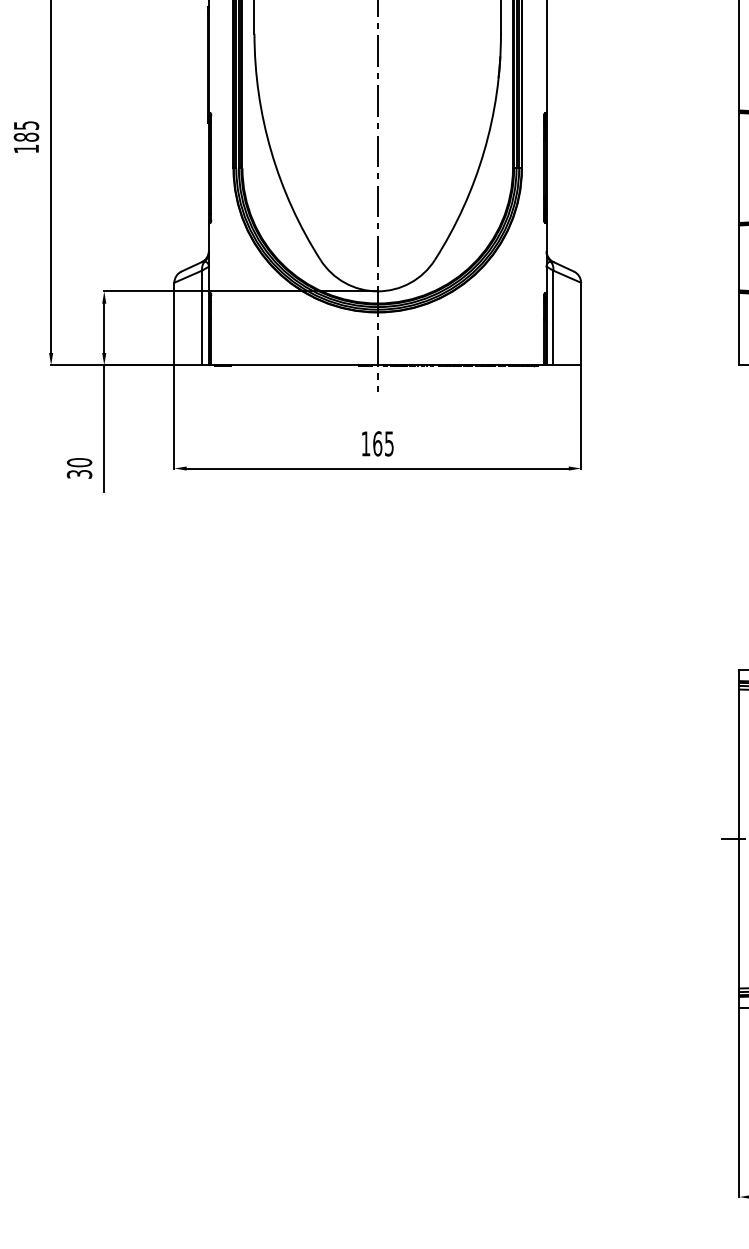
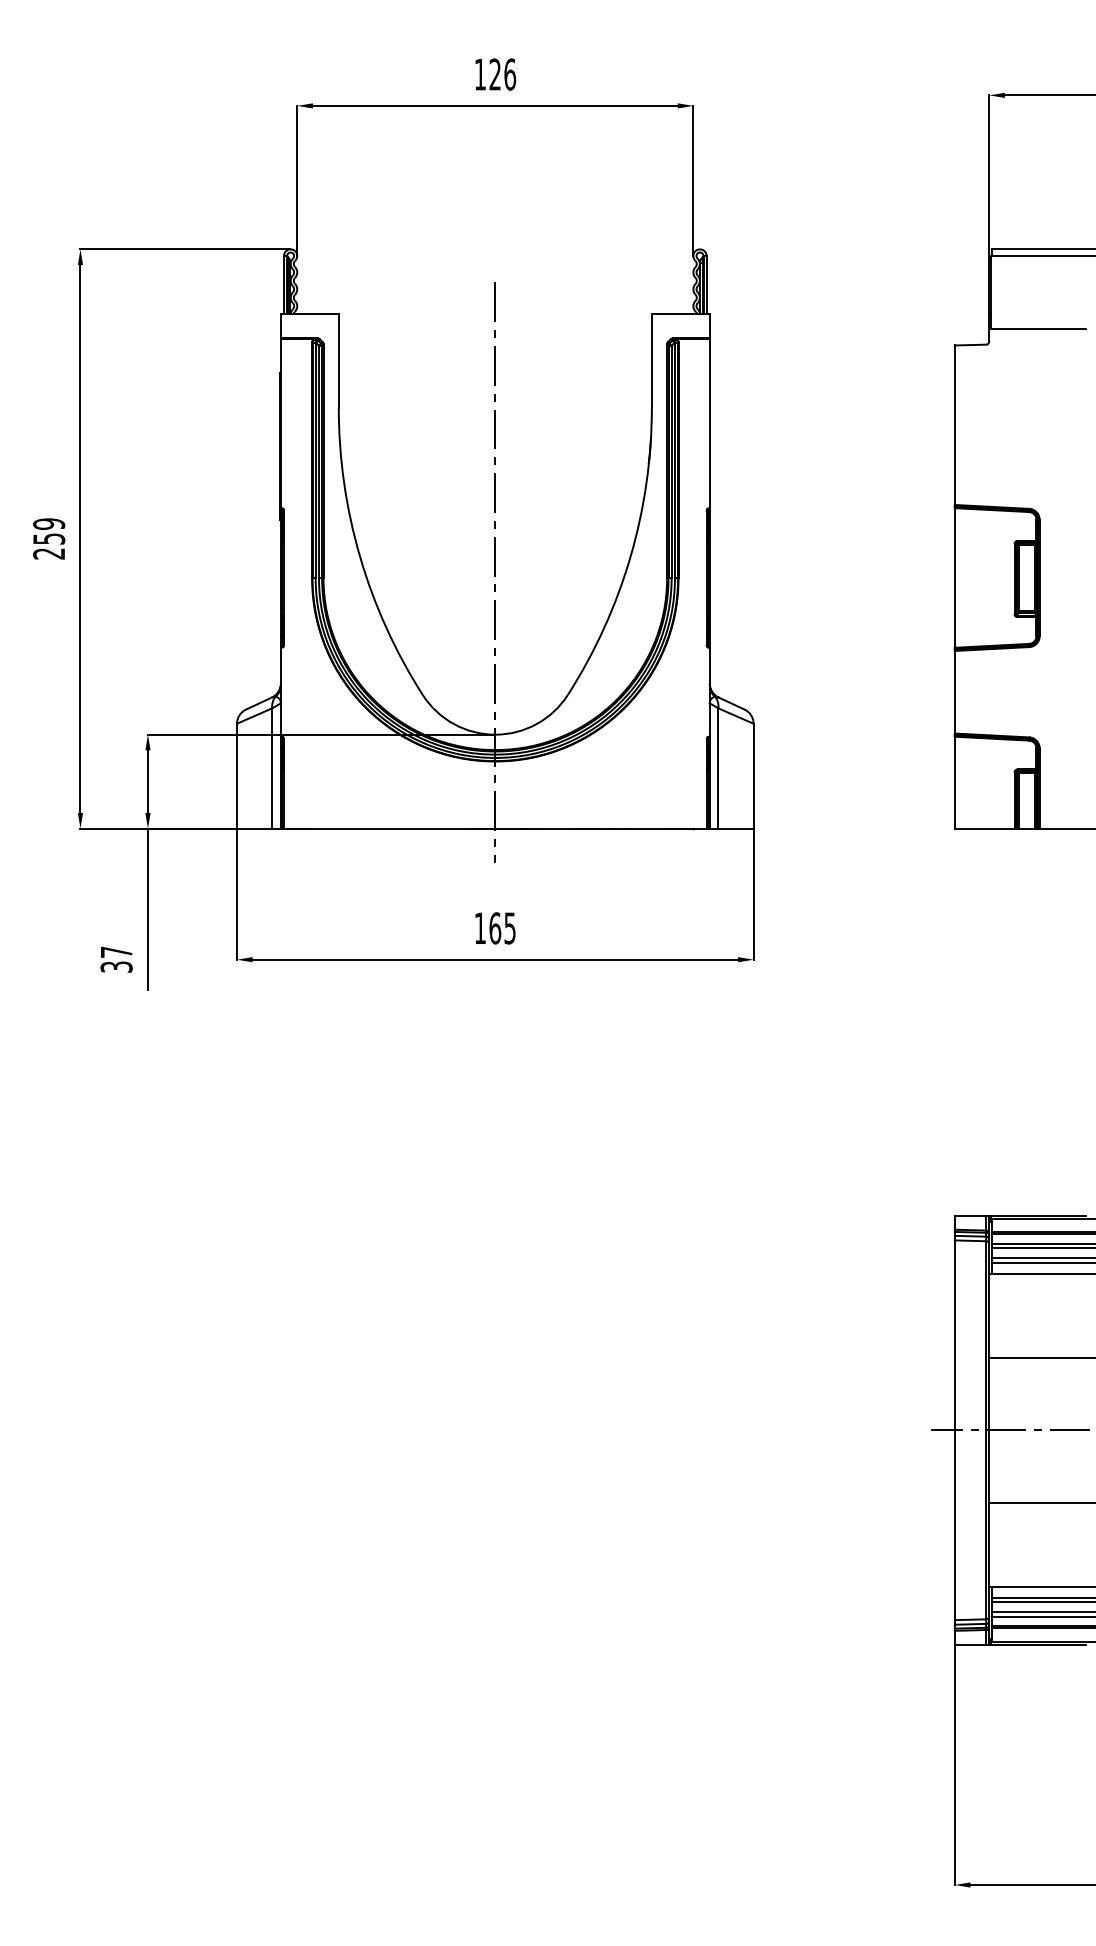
text: (26, 136) -> (49, 538), 185 -> 259
text: (79, 462) -> (116, 952), 30 -> 37

